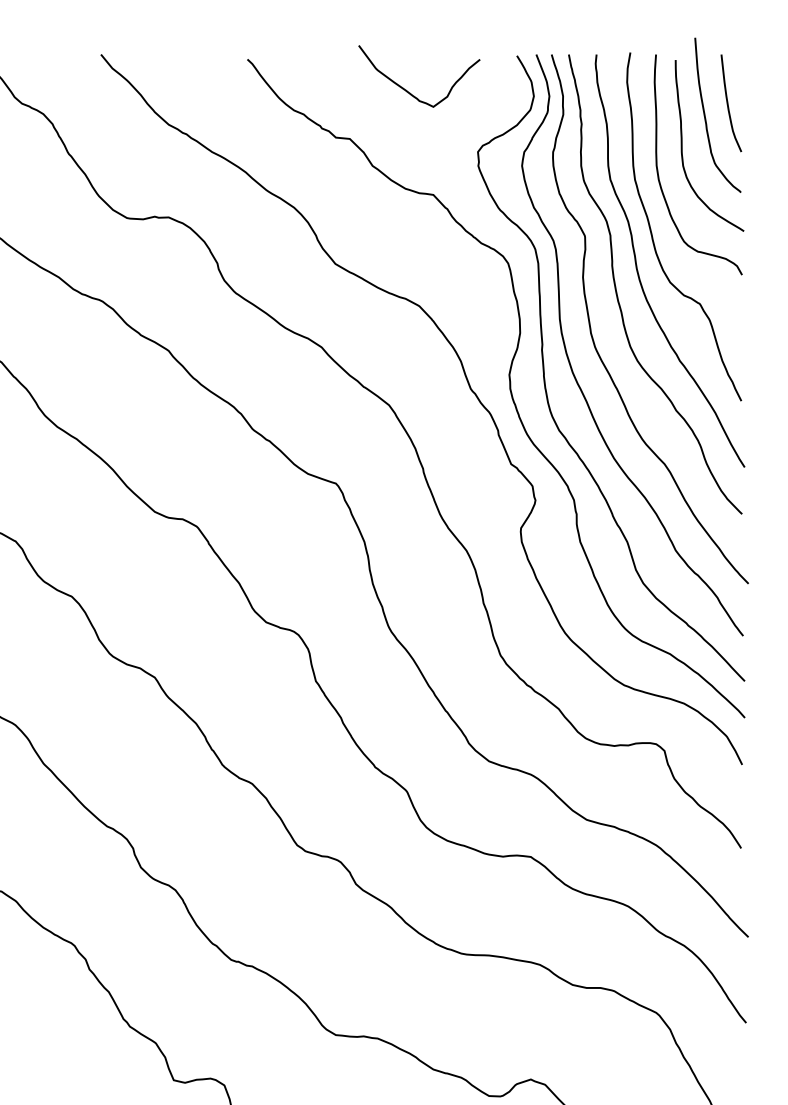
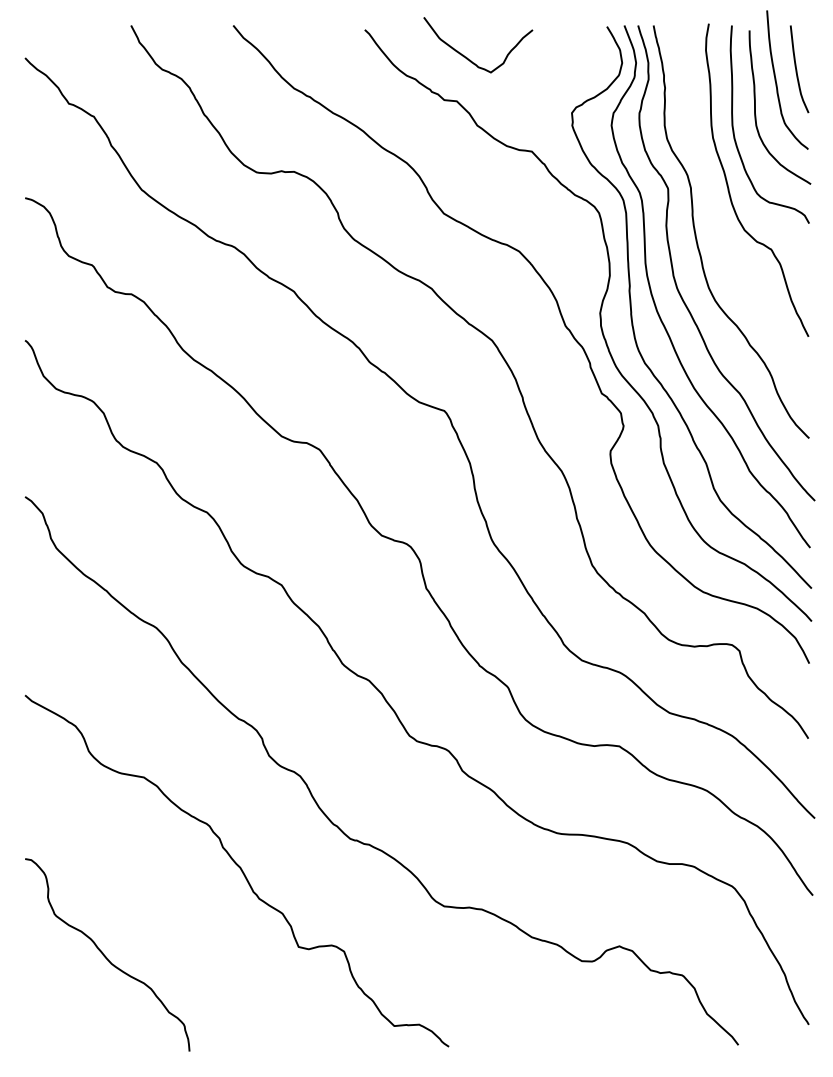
curve: (410, 92) -> (470, 59), moved
curve: (637, 266) -> (715, 215), removed

